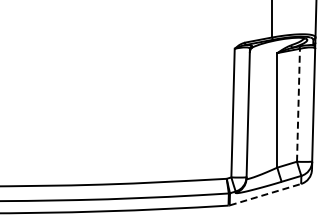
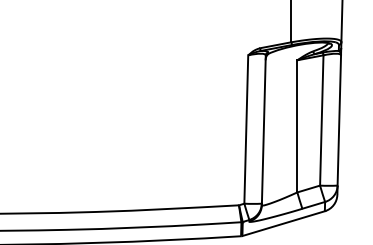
line: (298, 104) -> (321, 119), dashed -> solid
line: (266, 194) -> (284, 223), dashed -> solid

